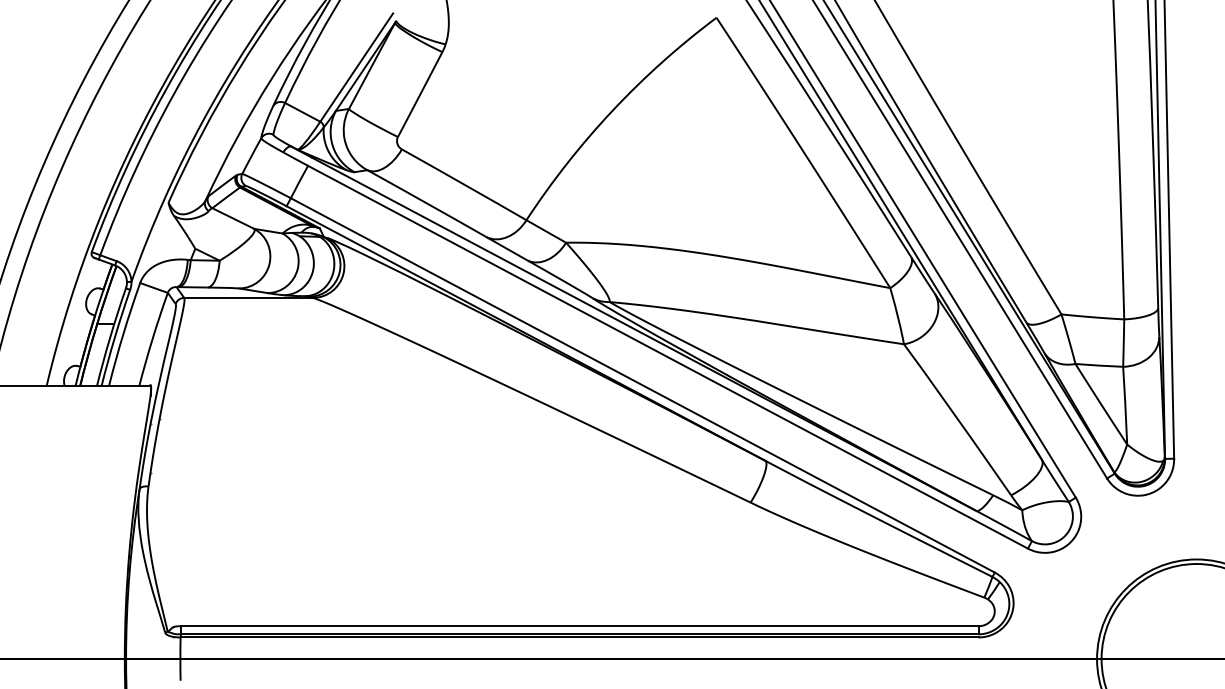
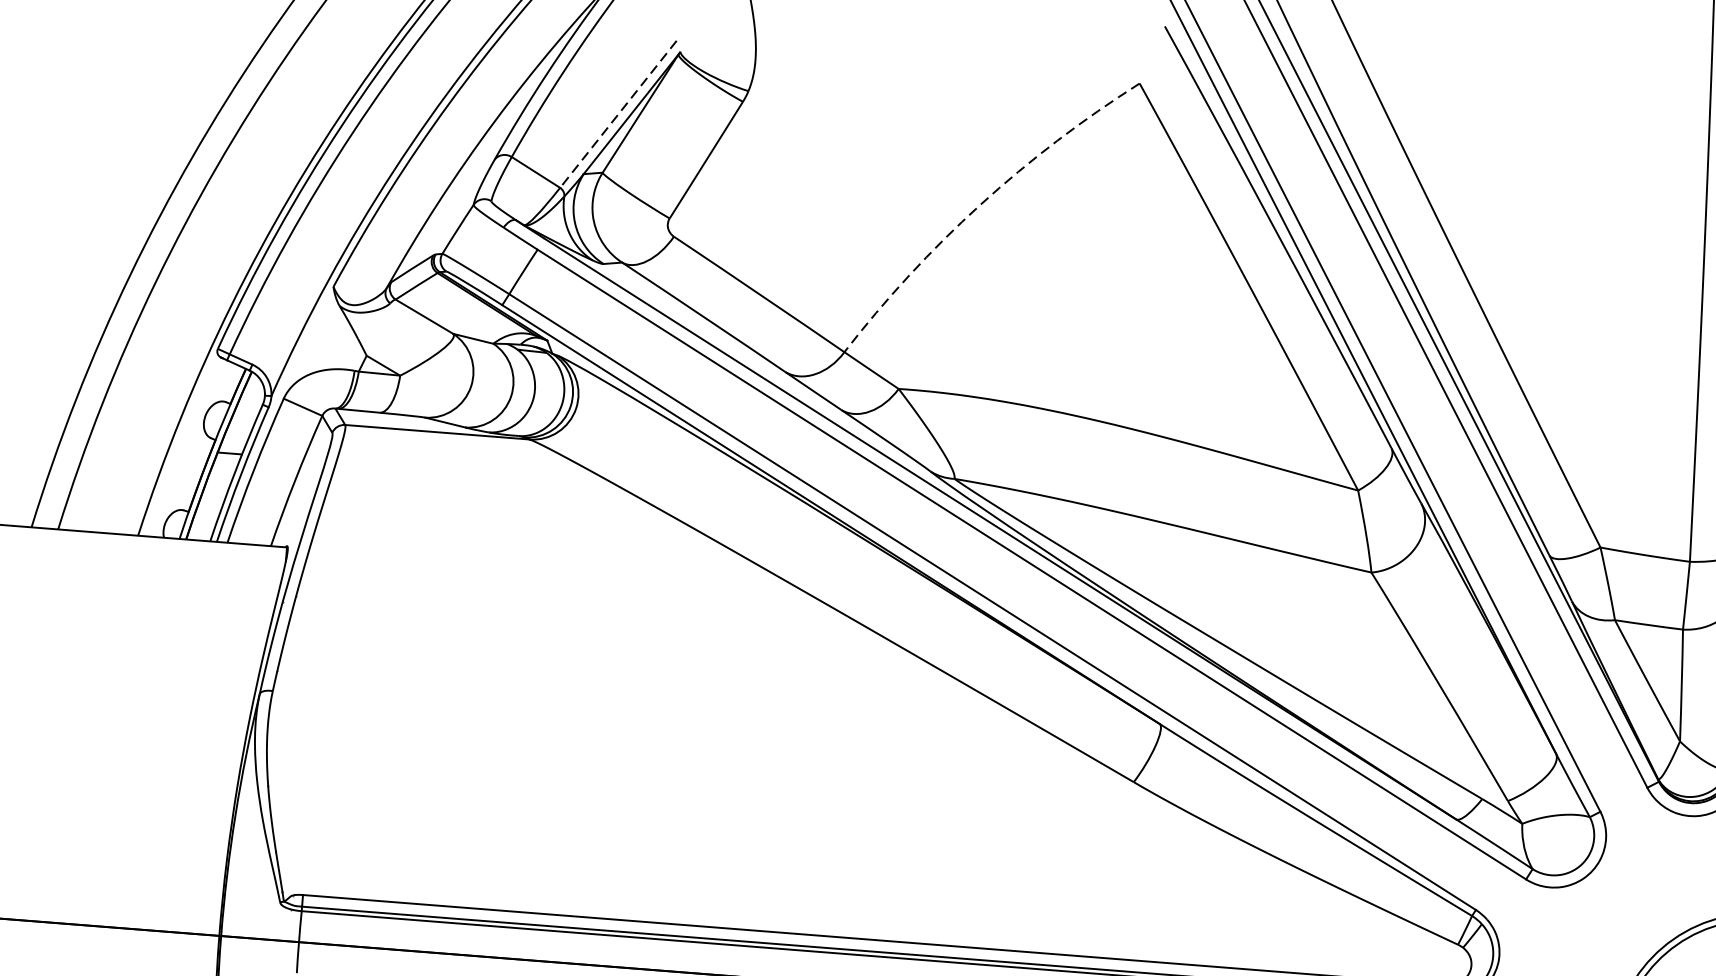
line: (356, 68) -> (617, 115), solid -> dashed
arc: (612, 110) -> (980, 204), solid -> dashed

